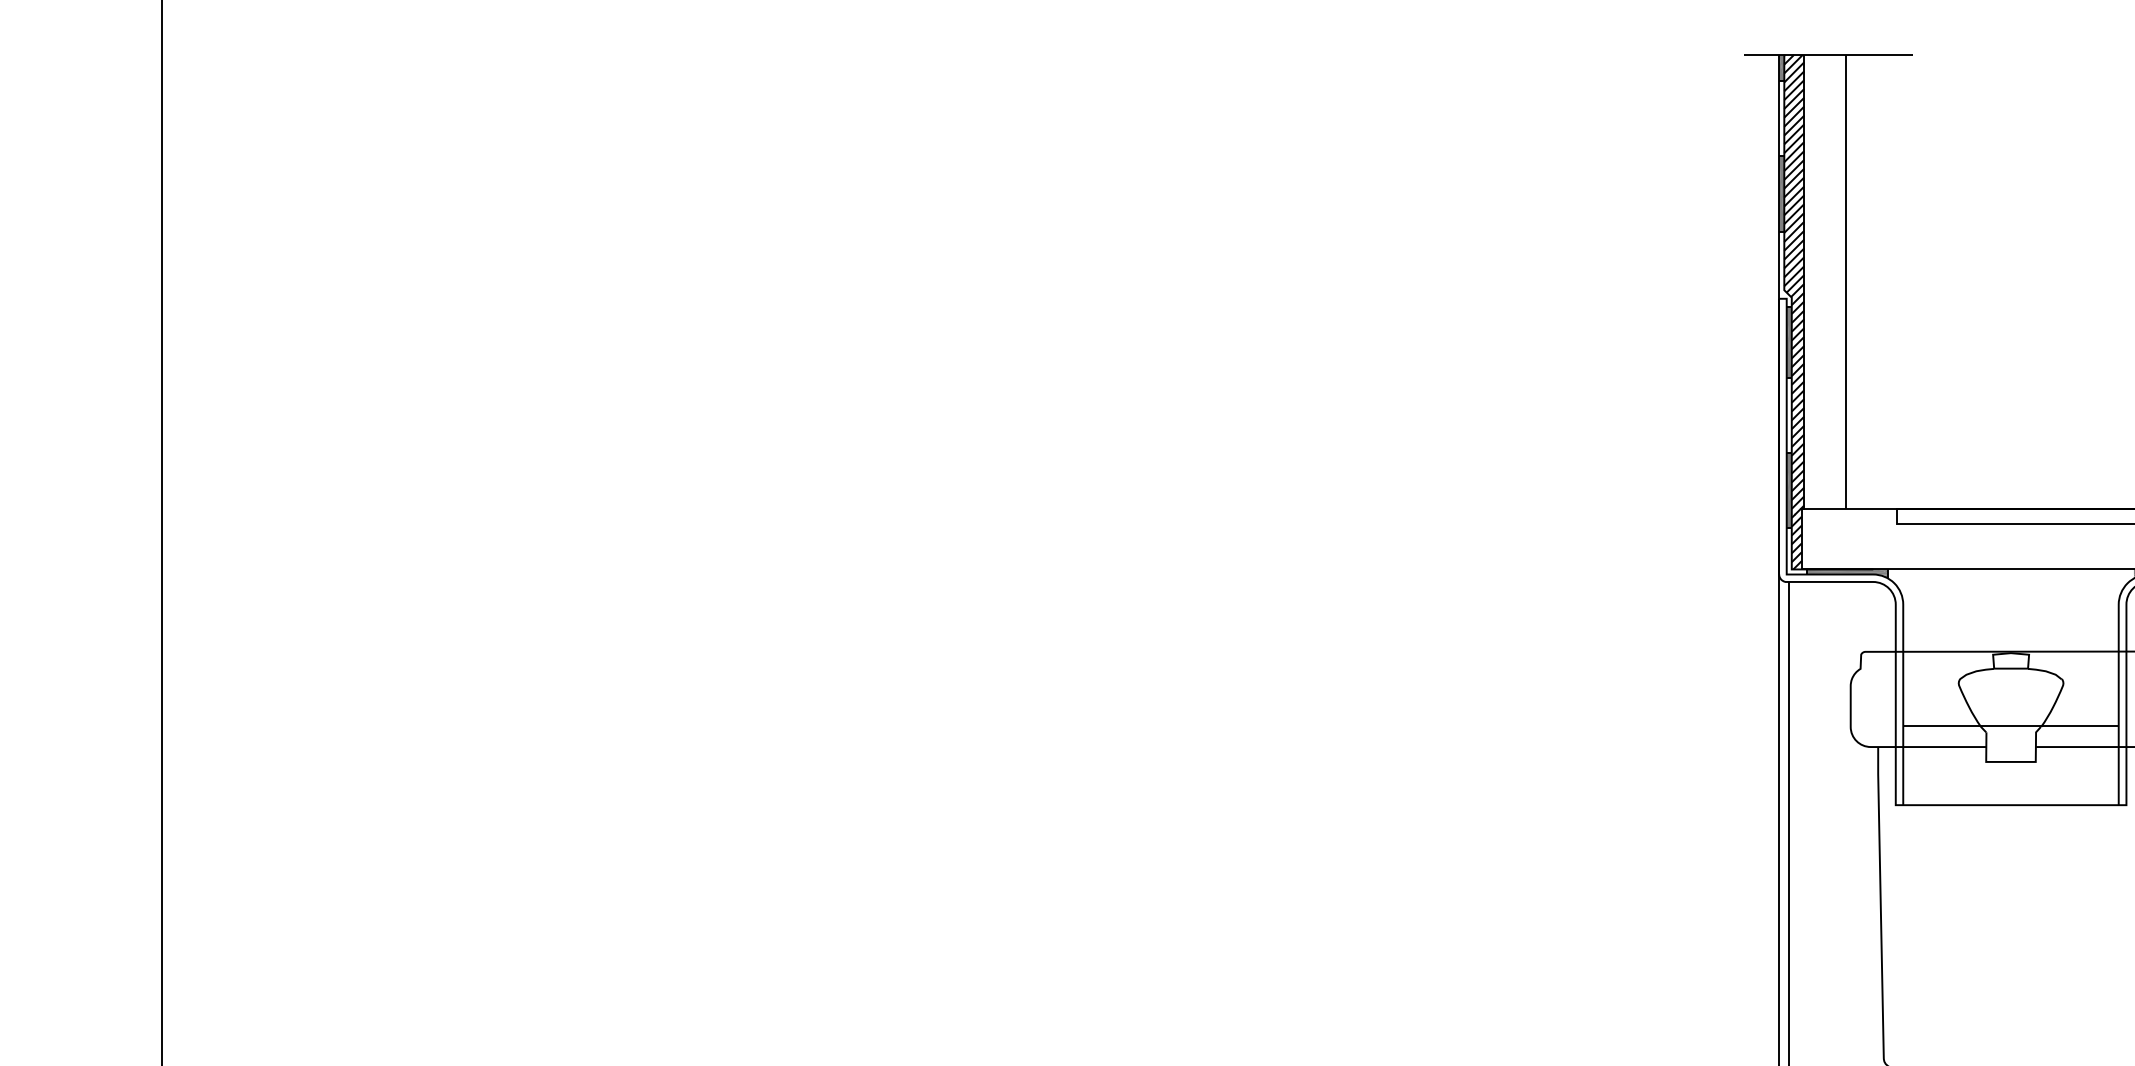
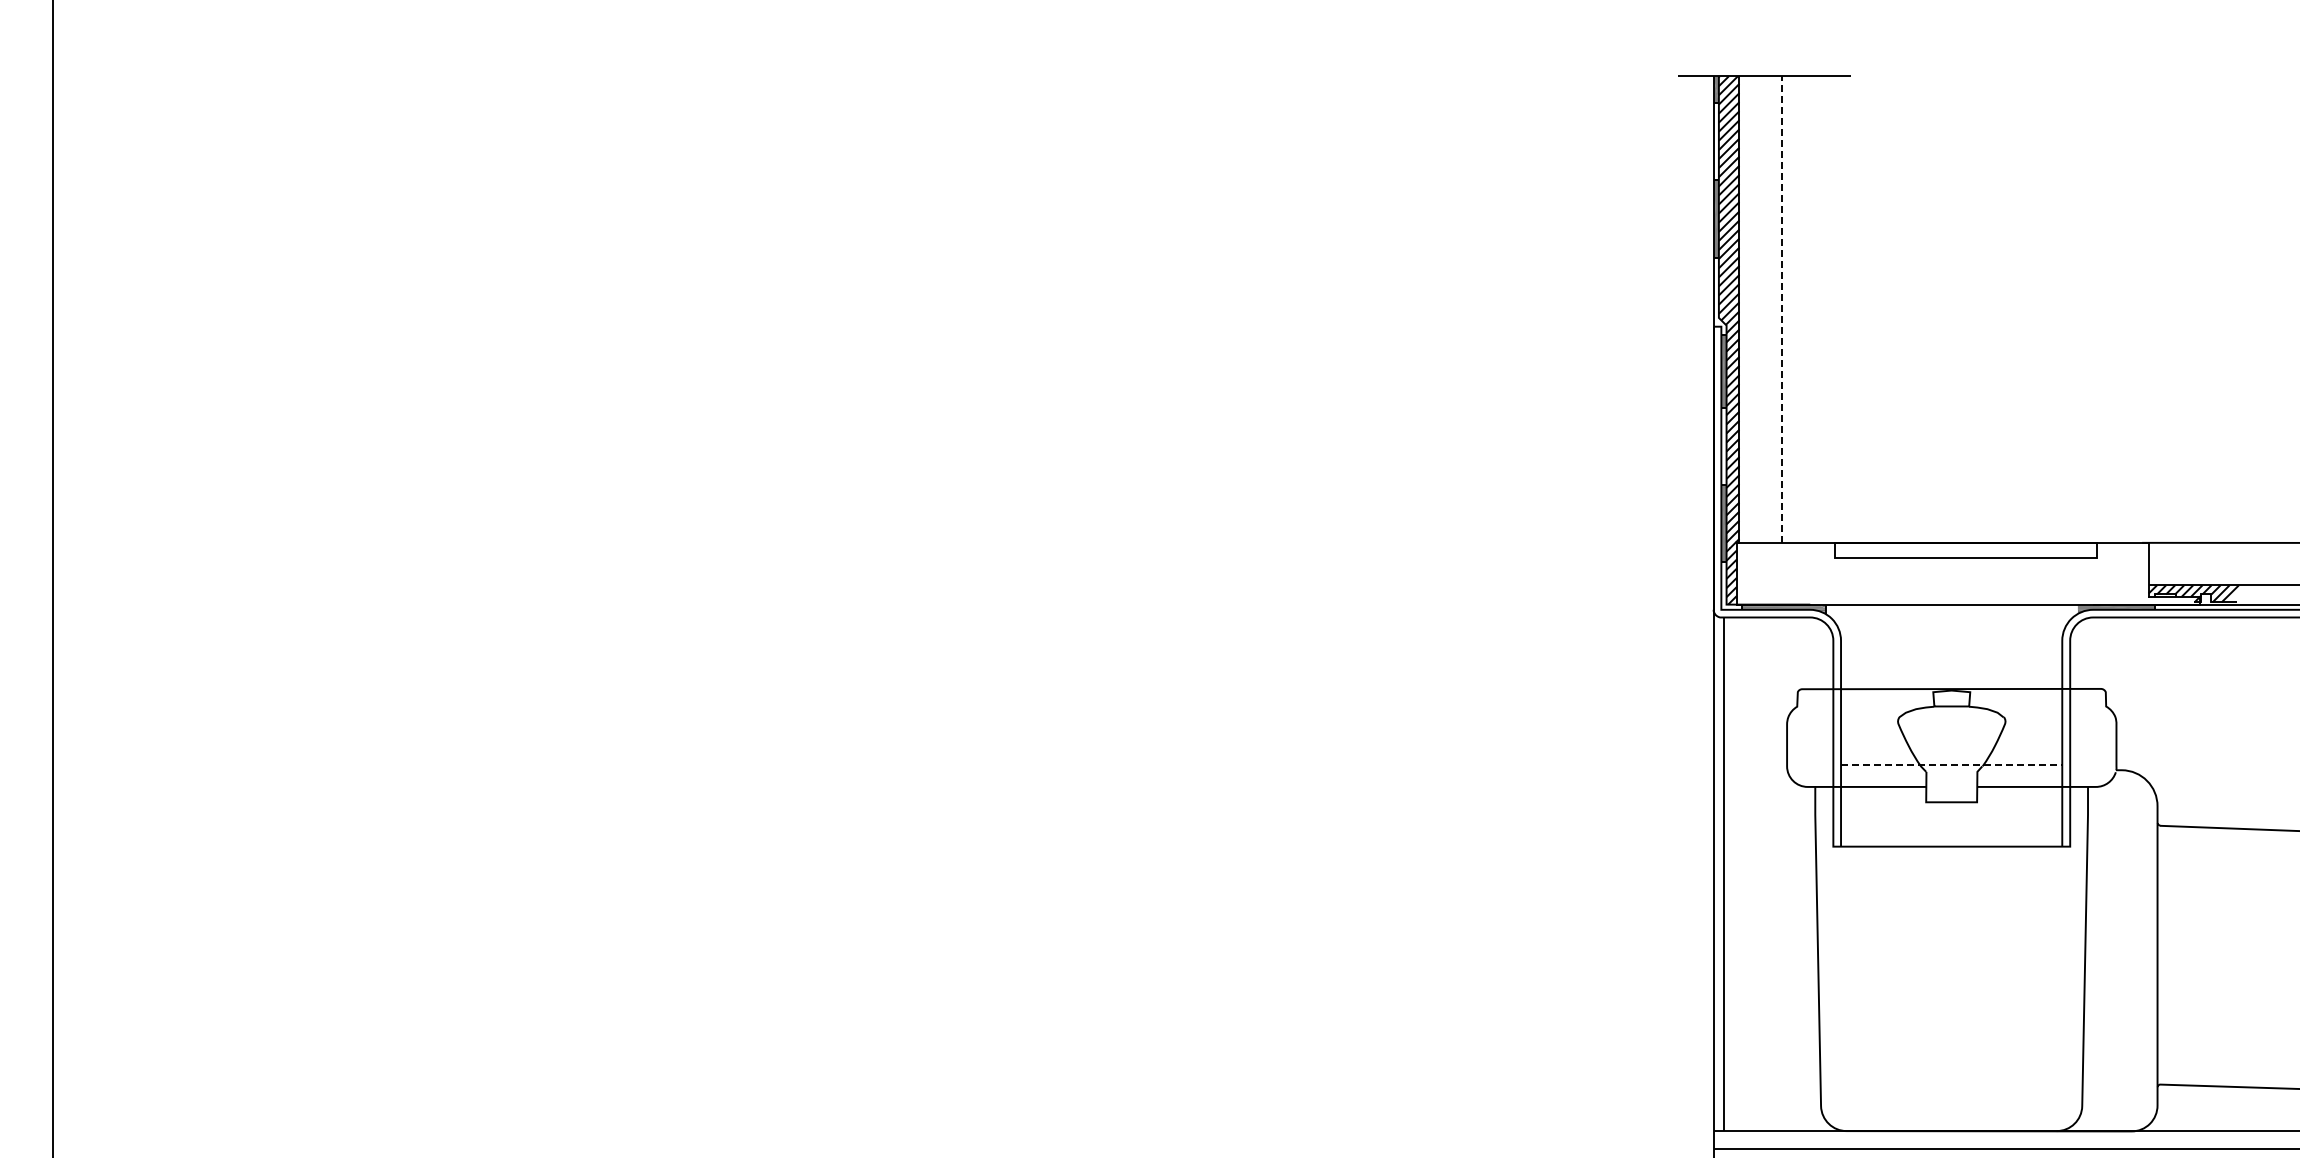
line: (1845, 282) -> (1781, 309), solid -> dashed
line: (2010, 726) -> (1951, 765), solid -> dashed

